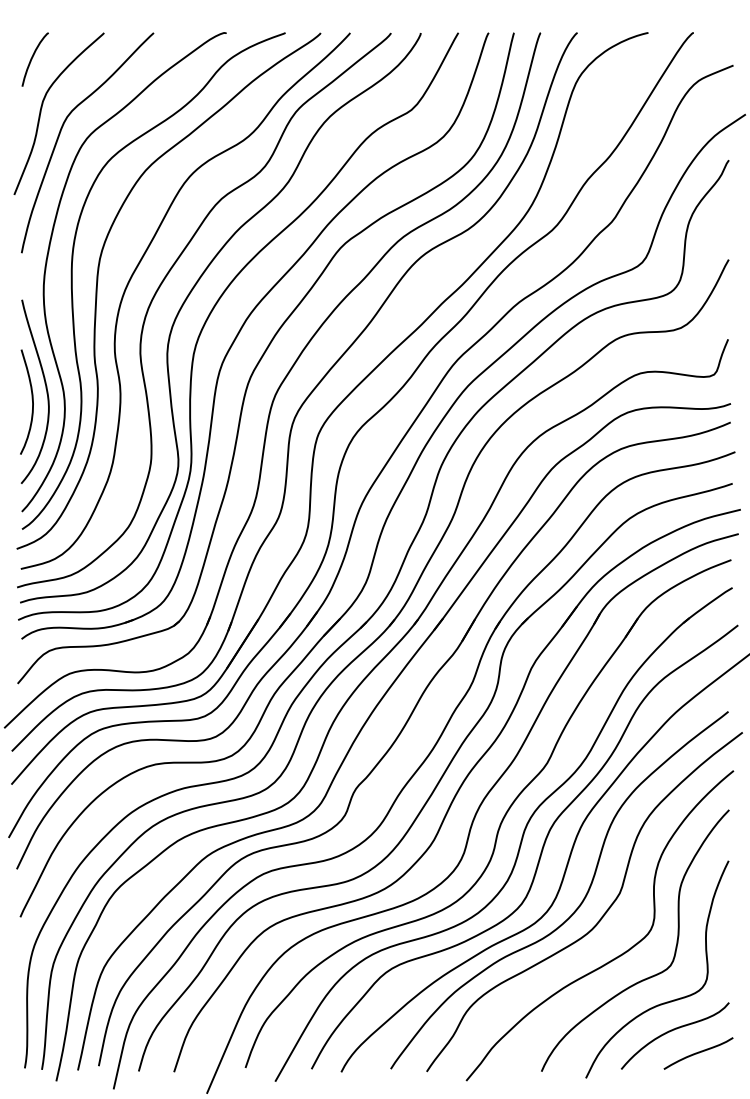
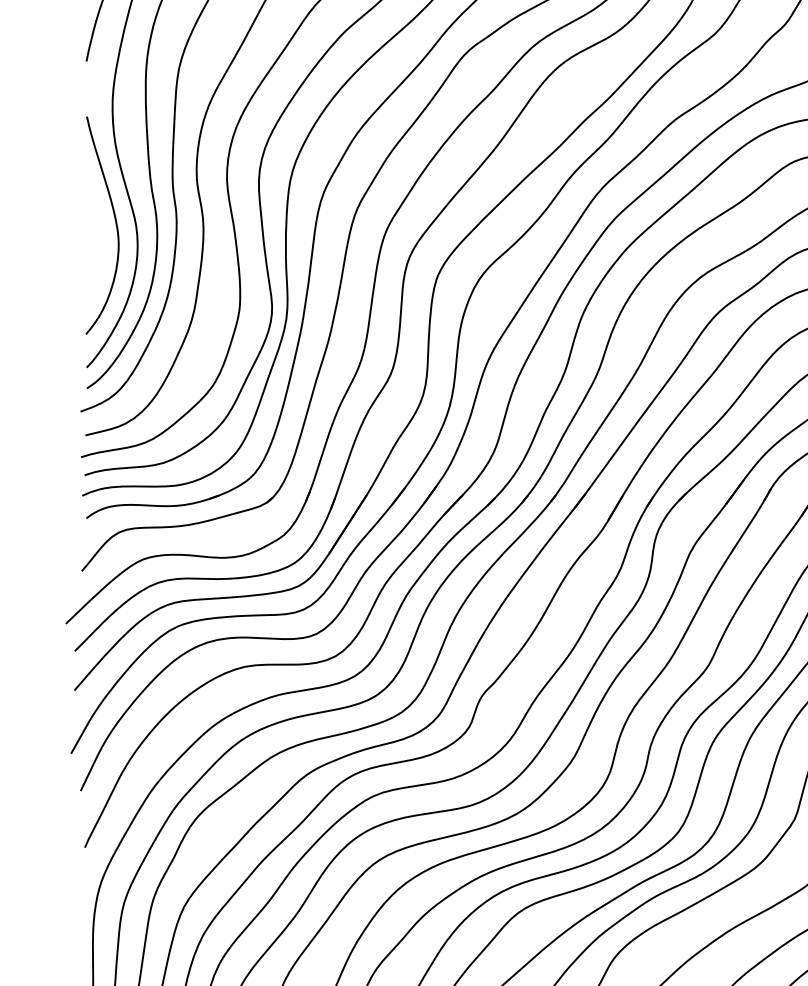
curve: (31, 399) -> (98, 234), removed

